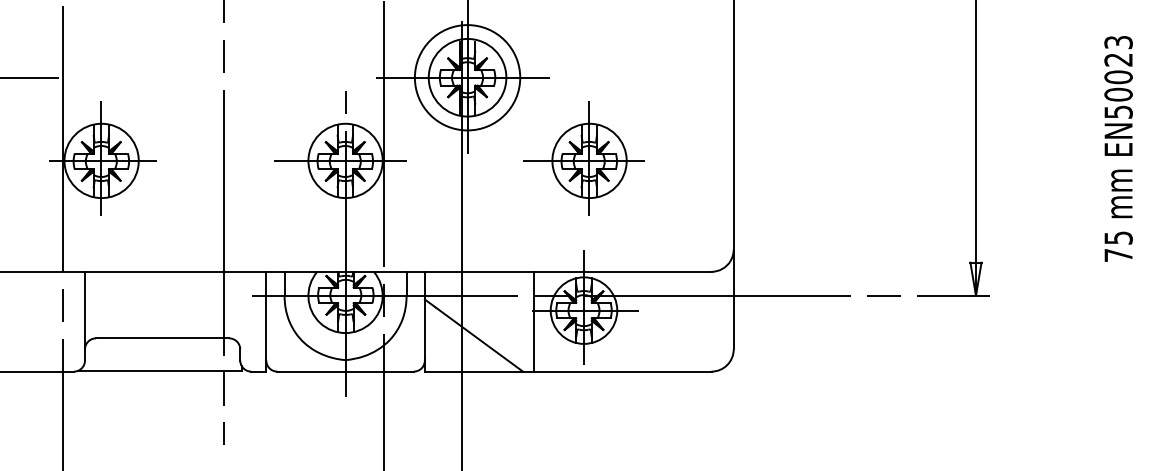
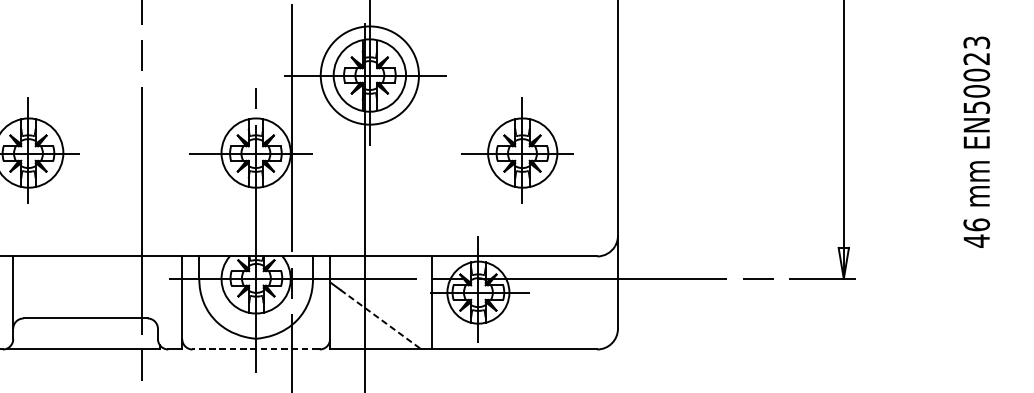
part: (583, 158) -> (517, 150), moved
text: (1118, 246) -> (976, 232), 75 -> 46
line: (479, 339) -> (380, 319), solid -> dashed
line: (345, 371) -> (256, 349), solid -> dashed

